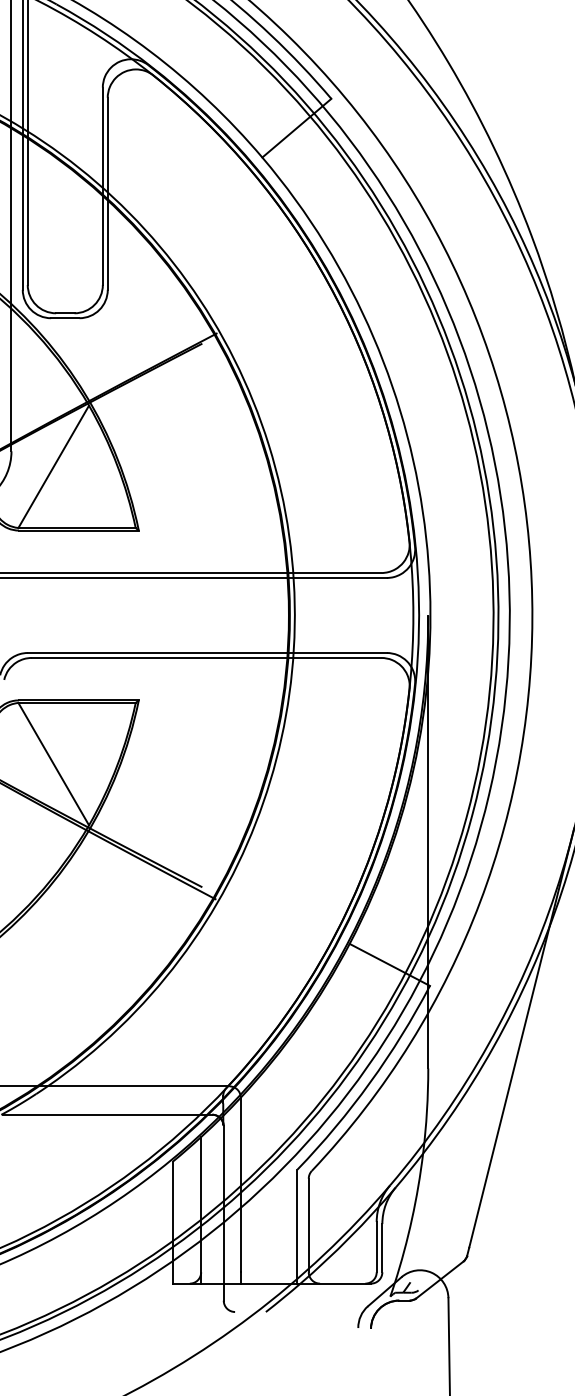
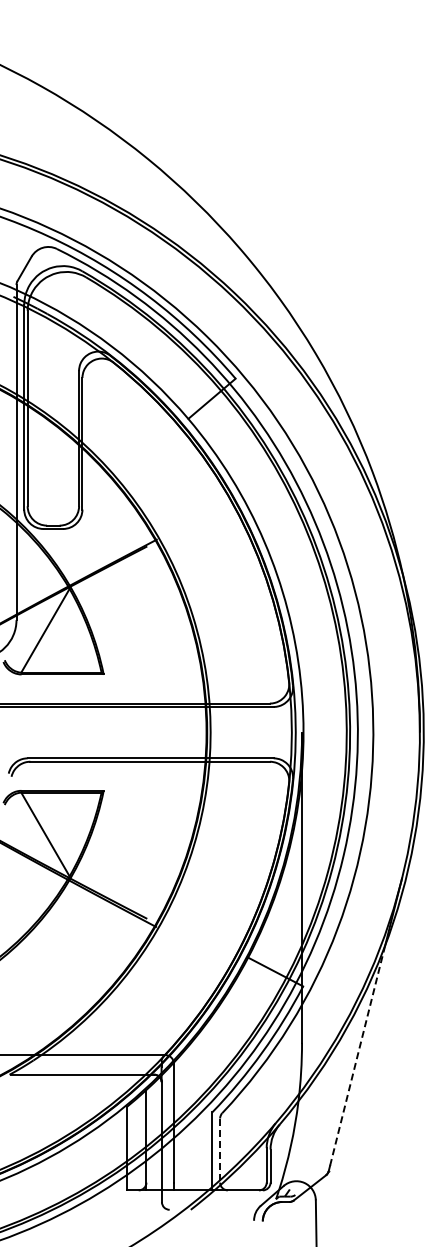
line: (509, 1086) -> (357, 1055), solid -> dashed
line: (309, 1226) -> (220, 1151), solid -> dashed

